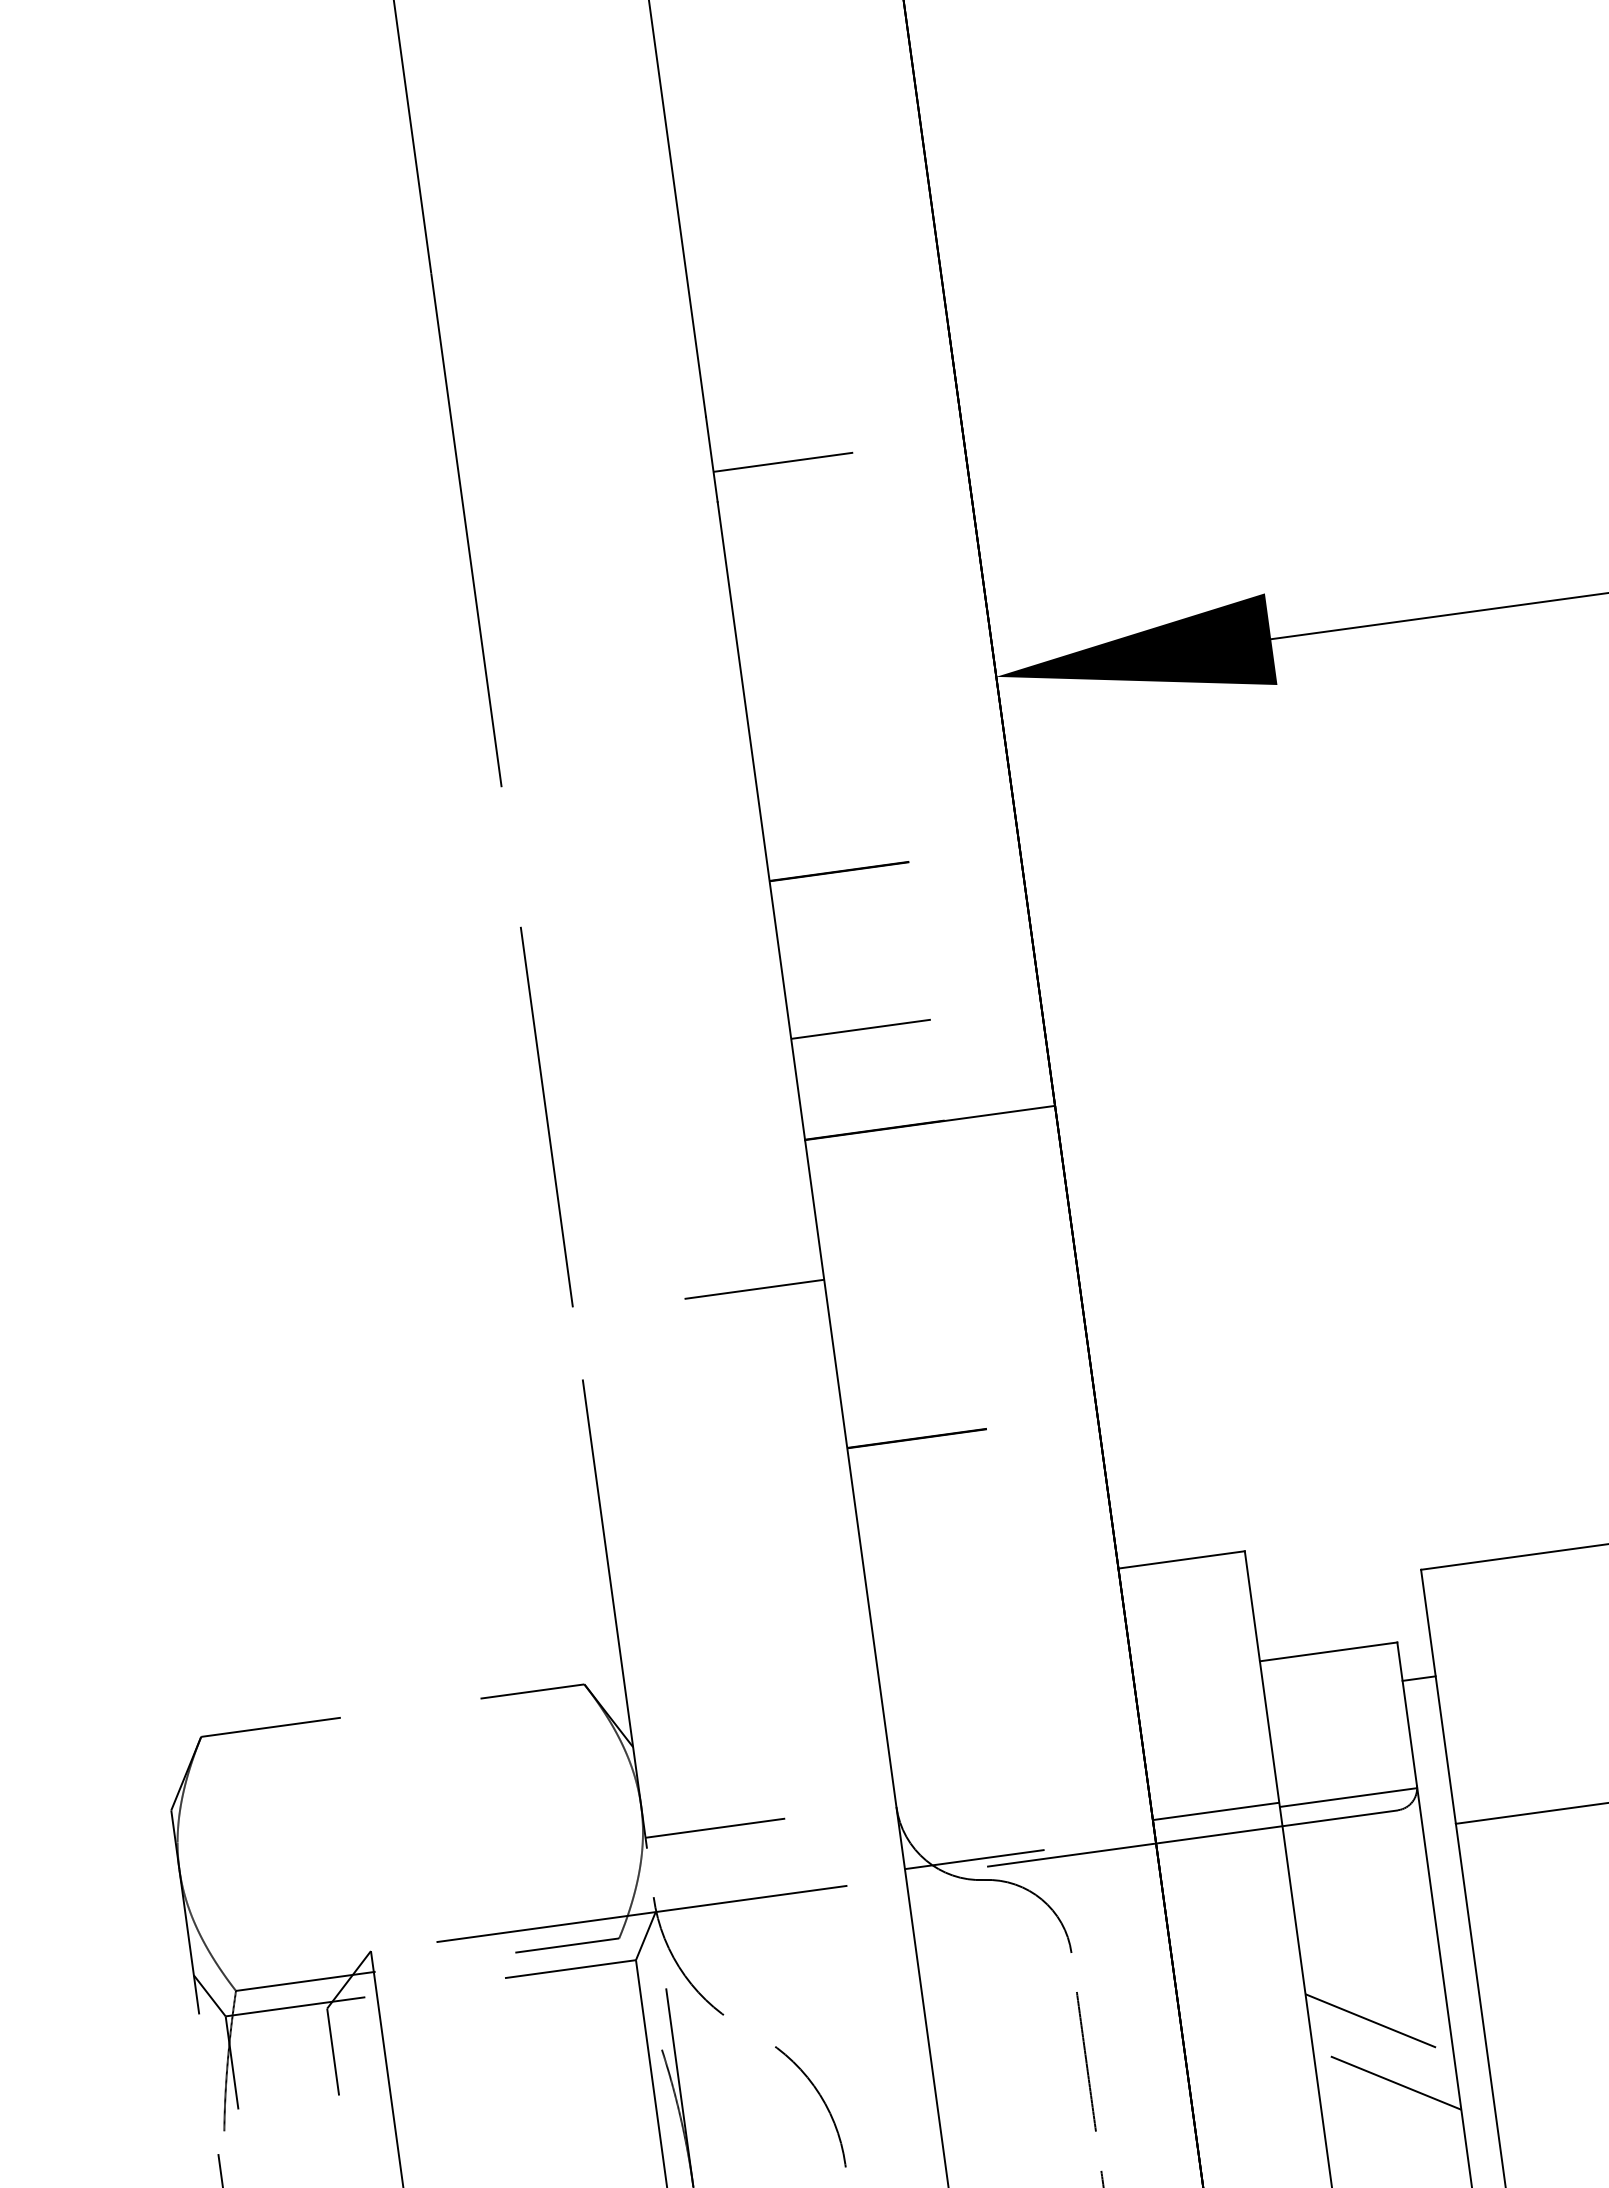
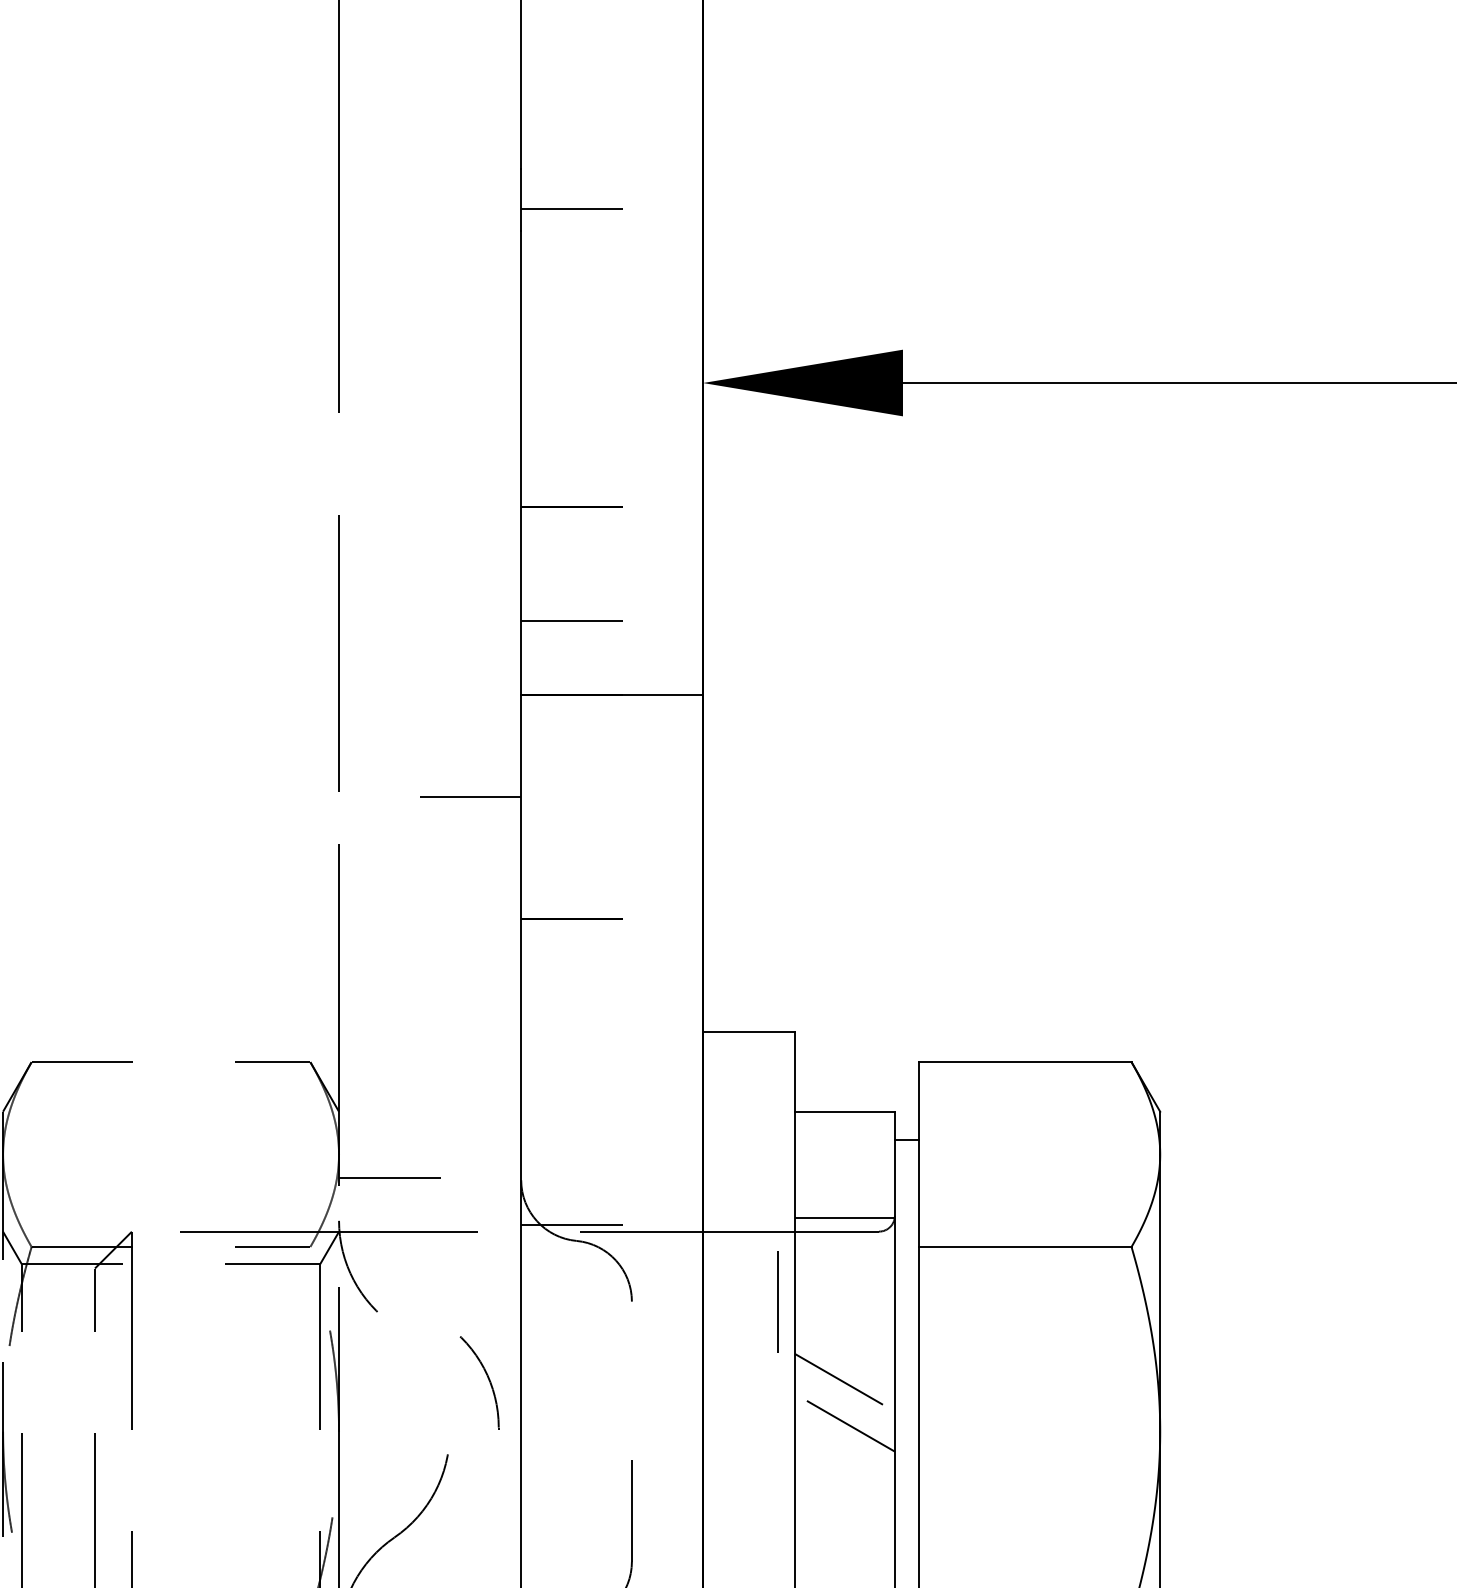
line: (1215, 1811) -> (748, 1214), removed
line: (1085, 2061) -> (777, 1301), moved
part: (820, 2099) -> (487, 1378), moved

